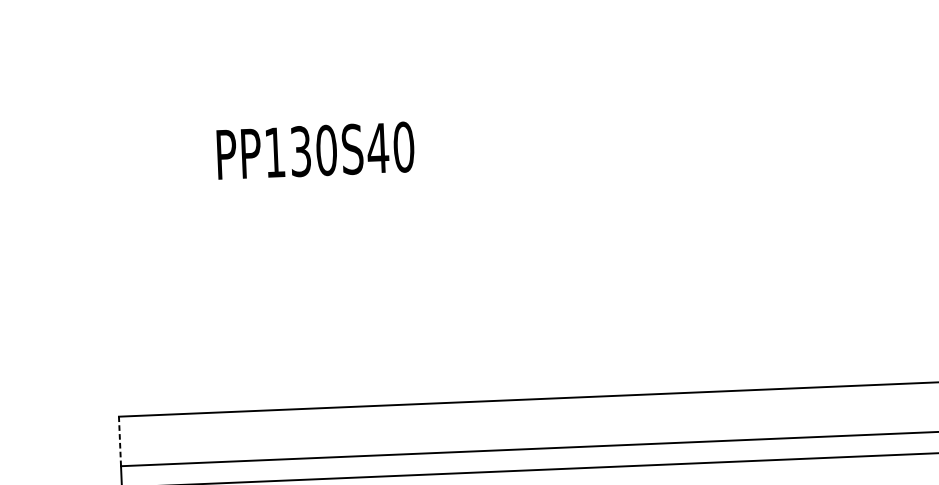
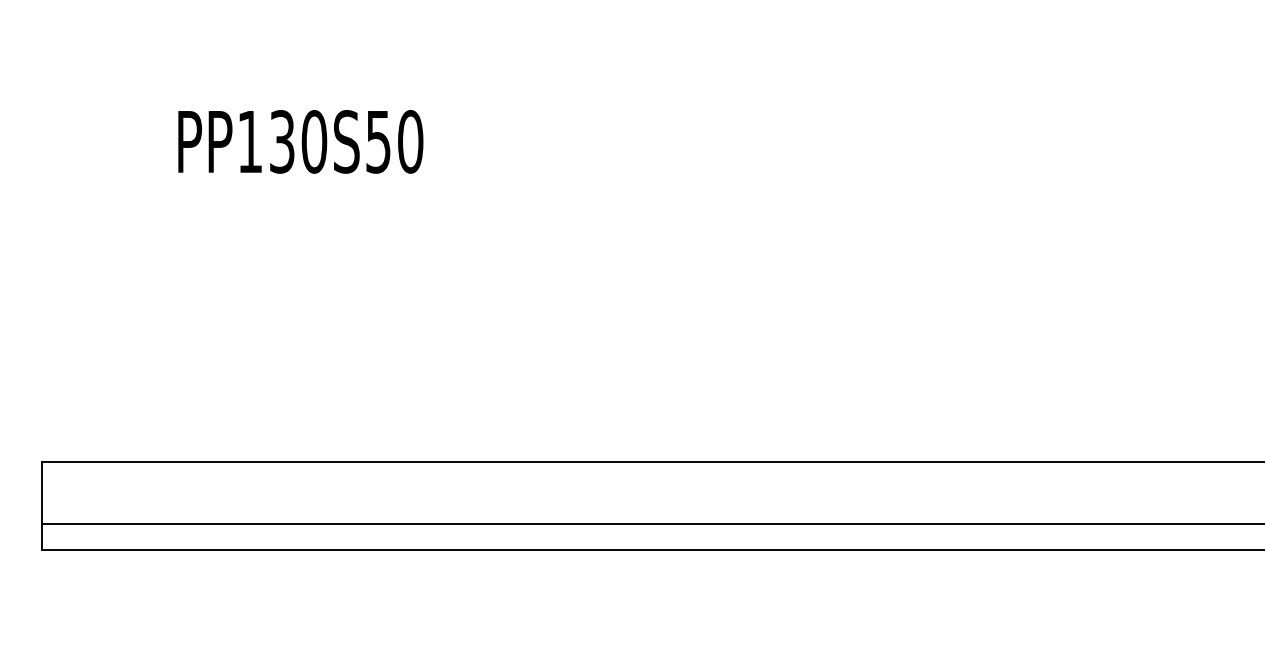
text: (378, 148) -> (378, 142), PP130S40 -> PP130S50
line: (120, 441) -> (42, 492), dashed -> solid

